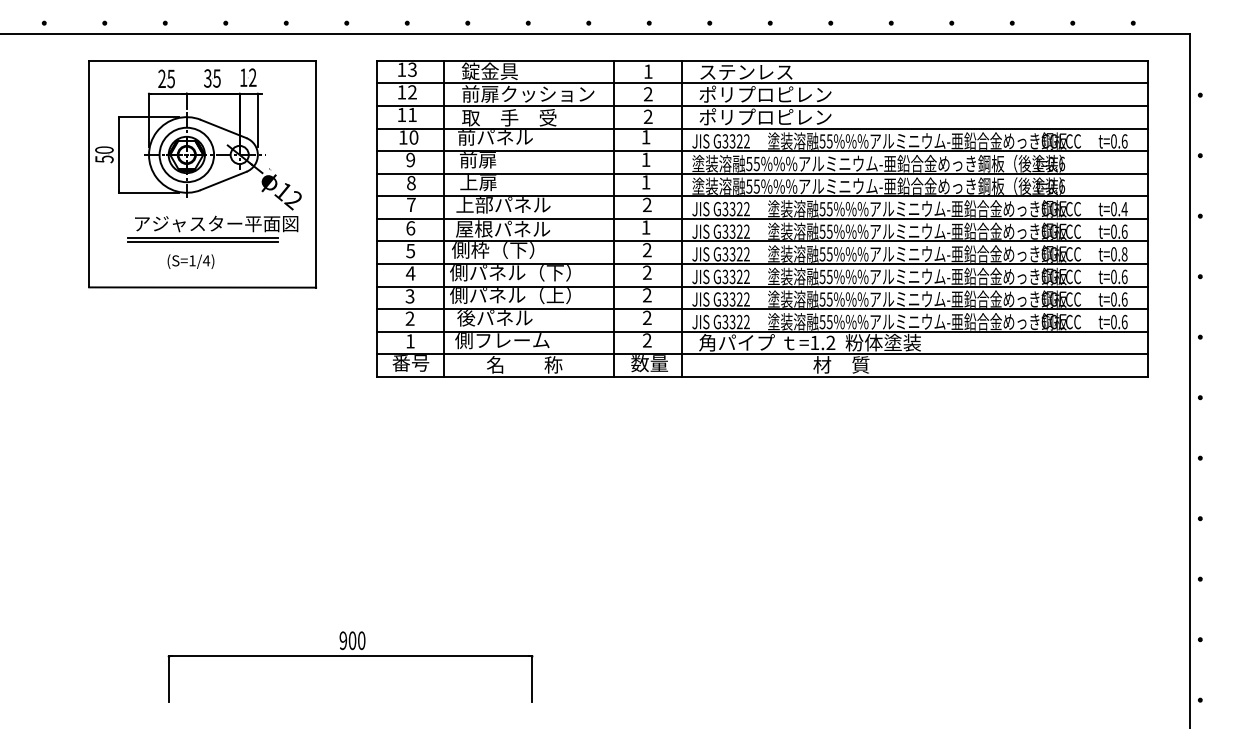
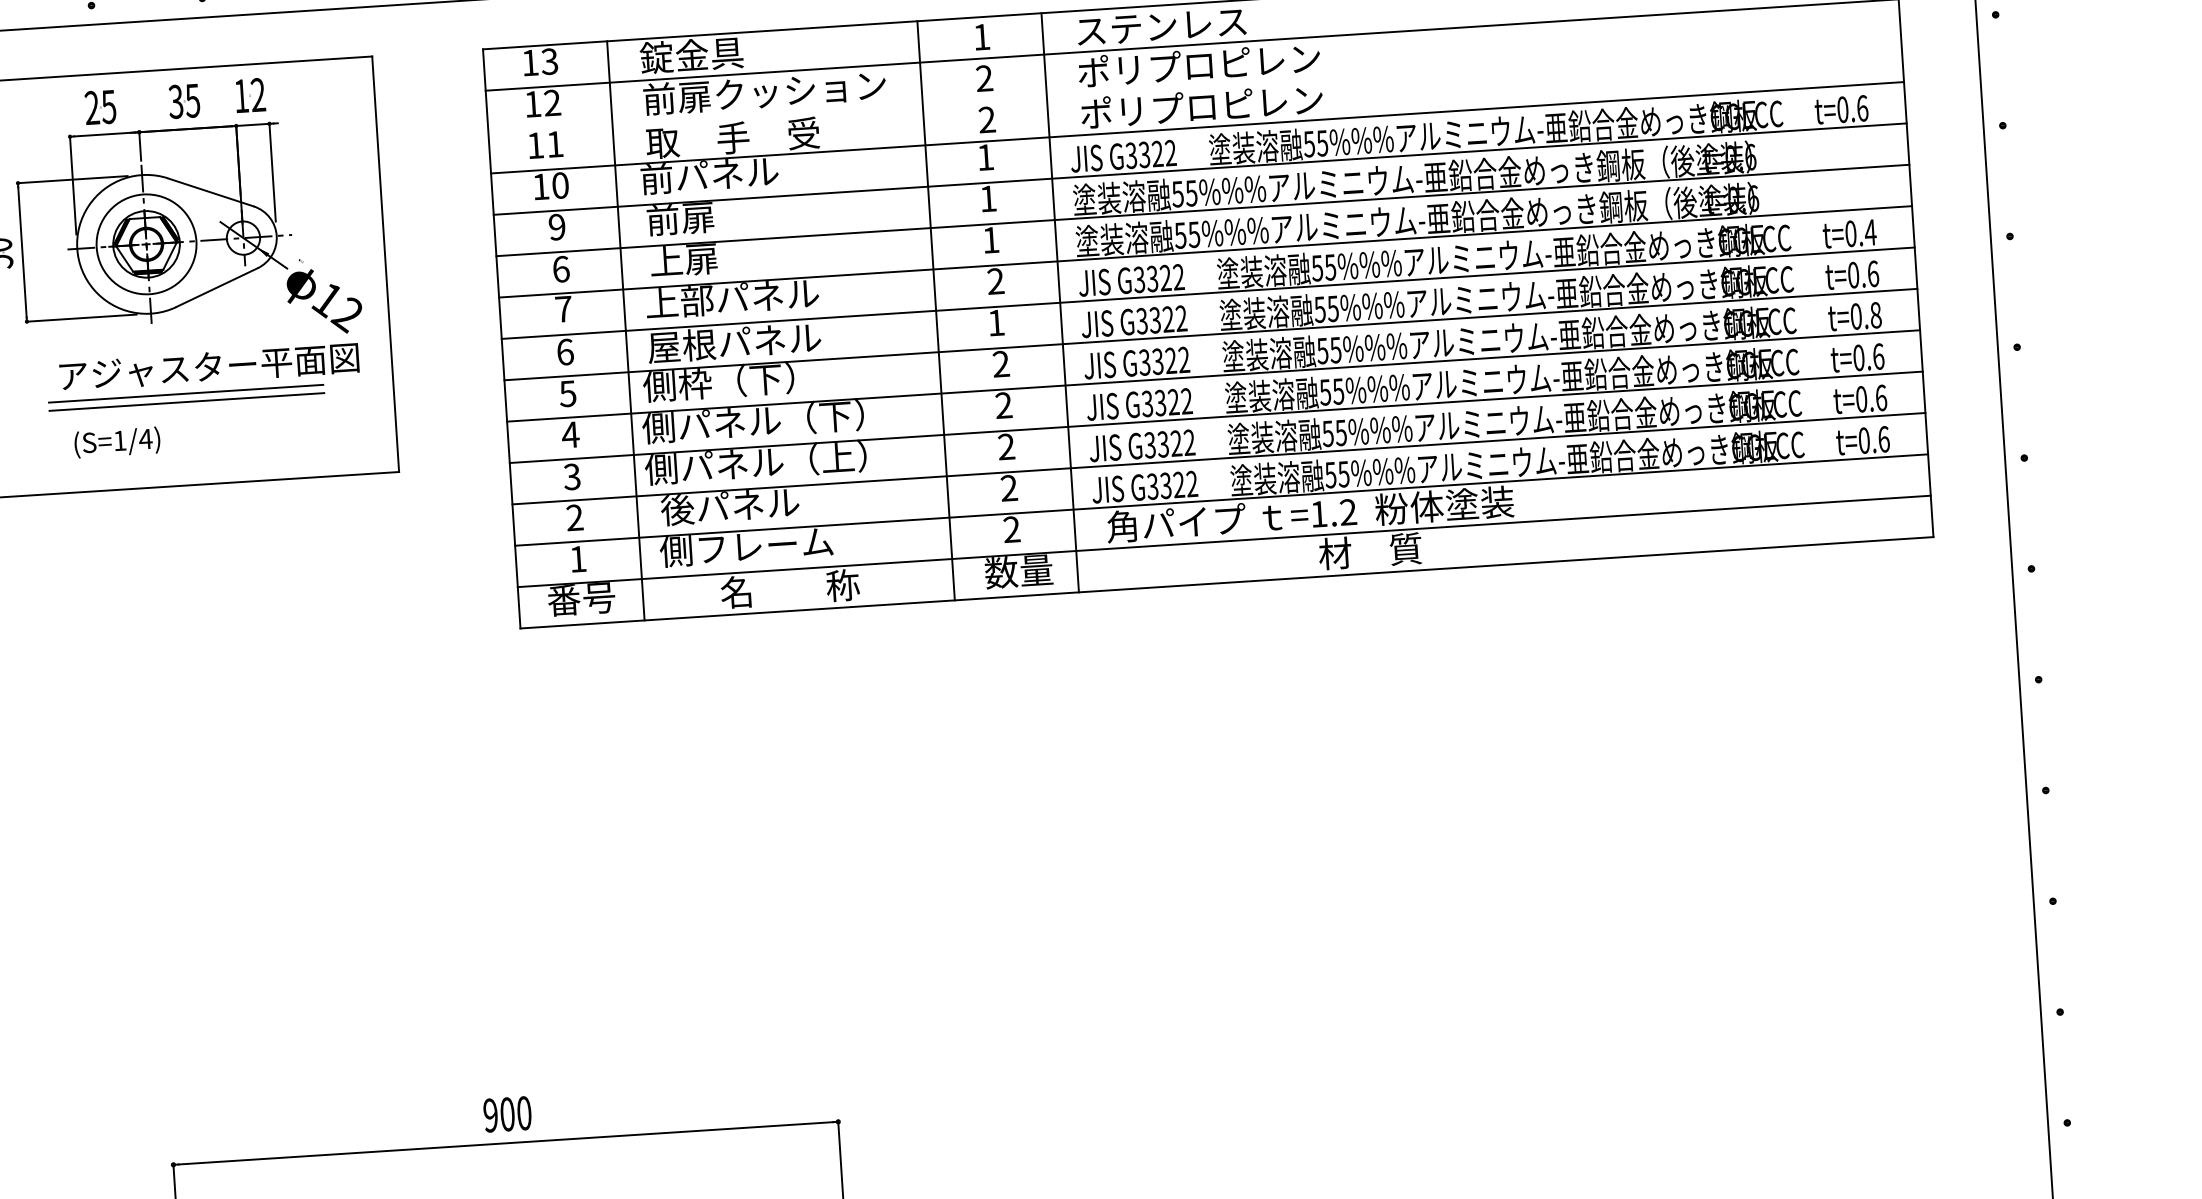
line: (762, 105) -> (1195, 85), removed
text: (411, 182) -> (561, 268), 8 -> 6
text: (190, 261) -> (116, 442), moved

